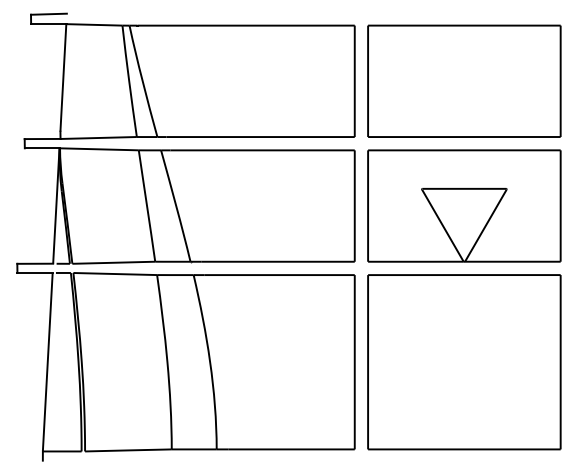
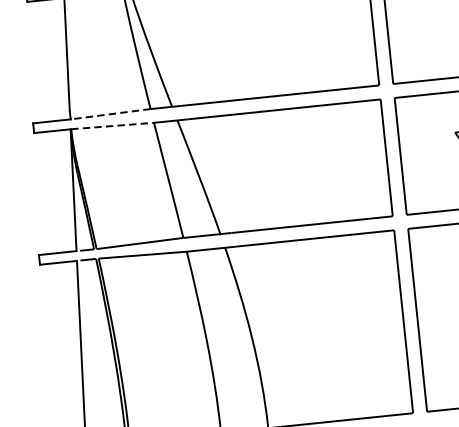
line: (97, 138) -> (109, 114), solid -> dashed
line: (99, 149) -> (112, 126), solid -> dashed

